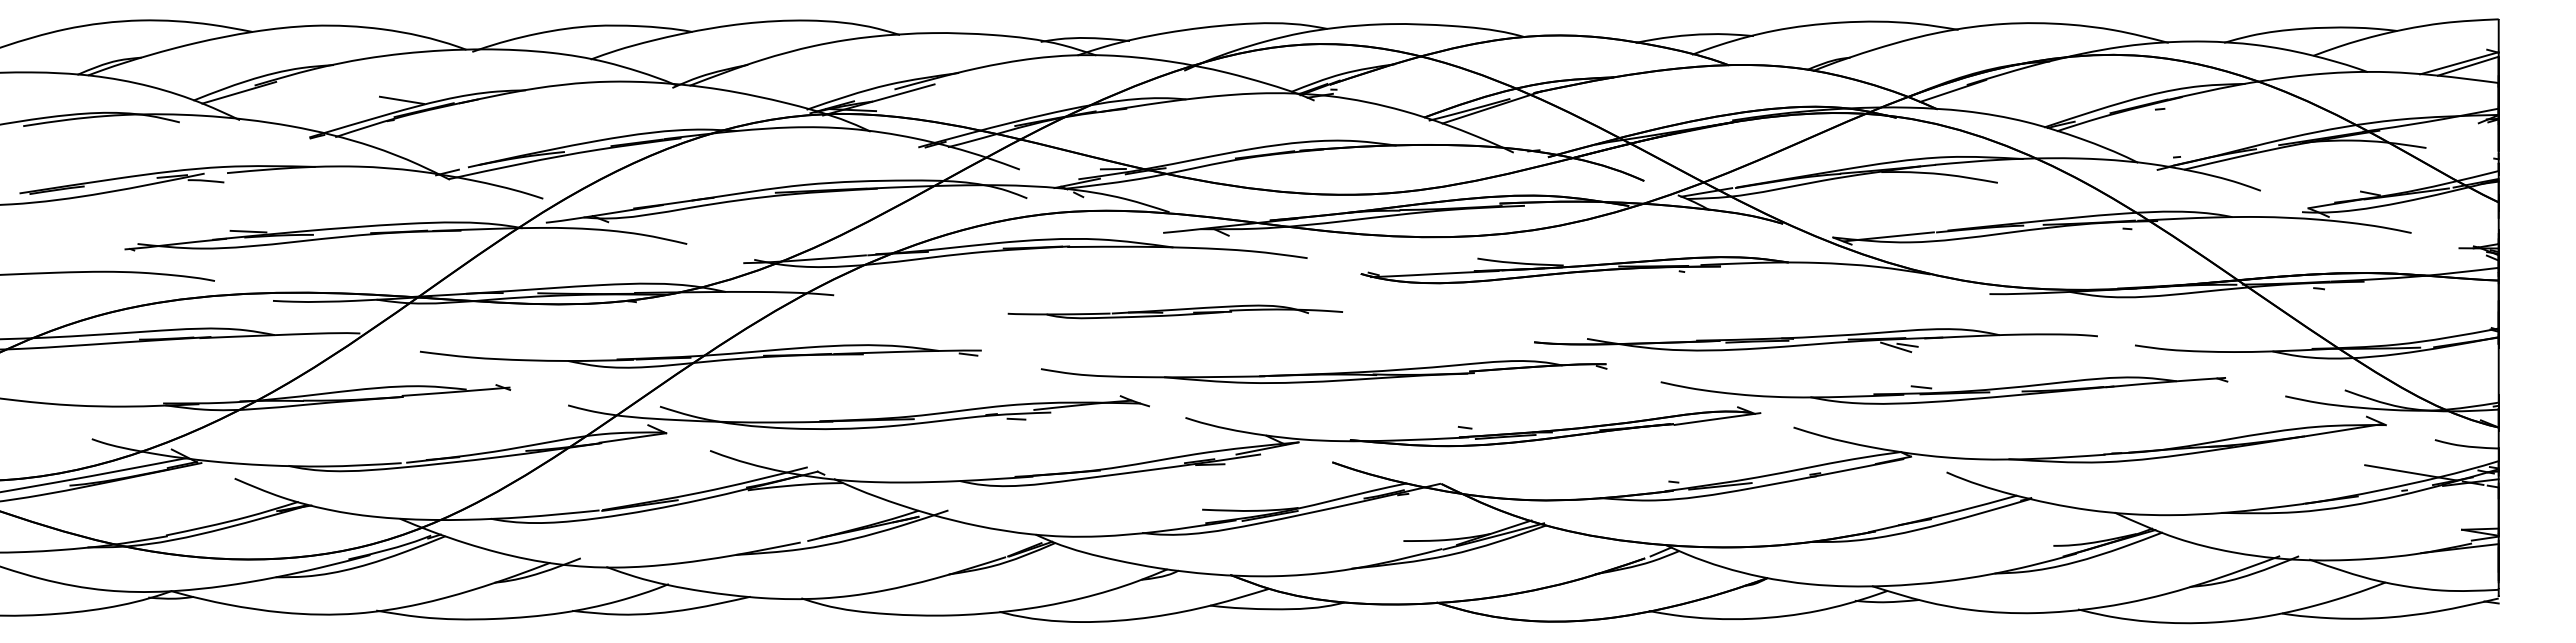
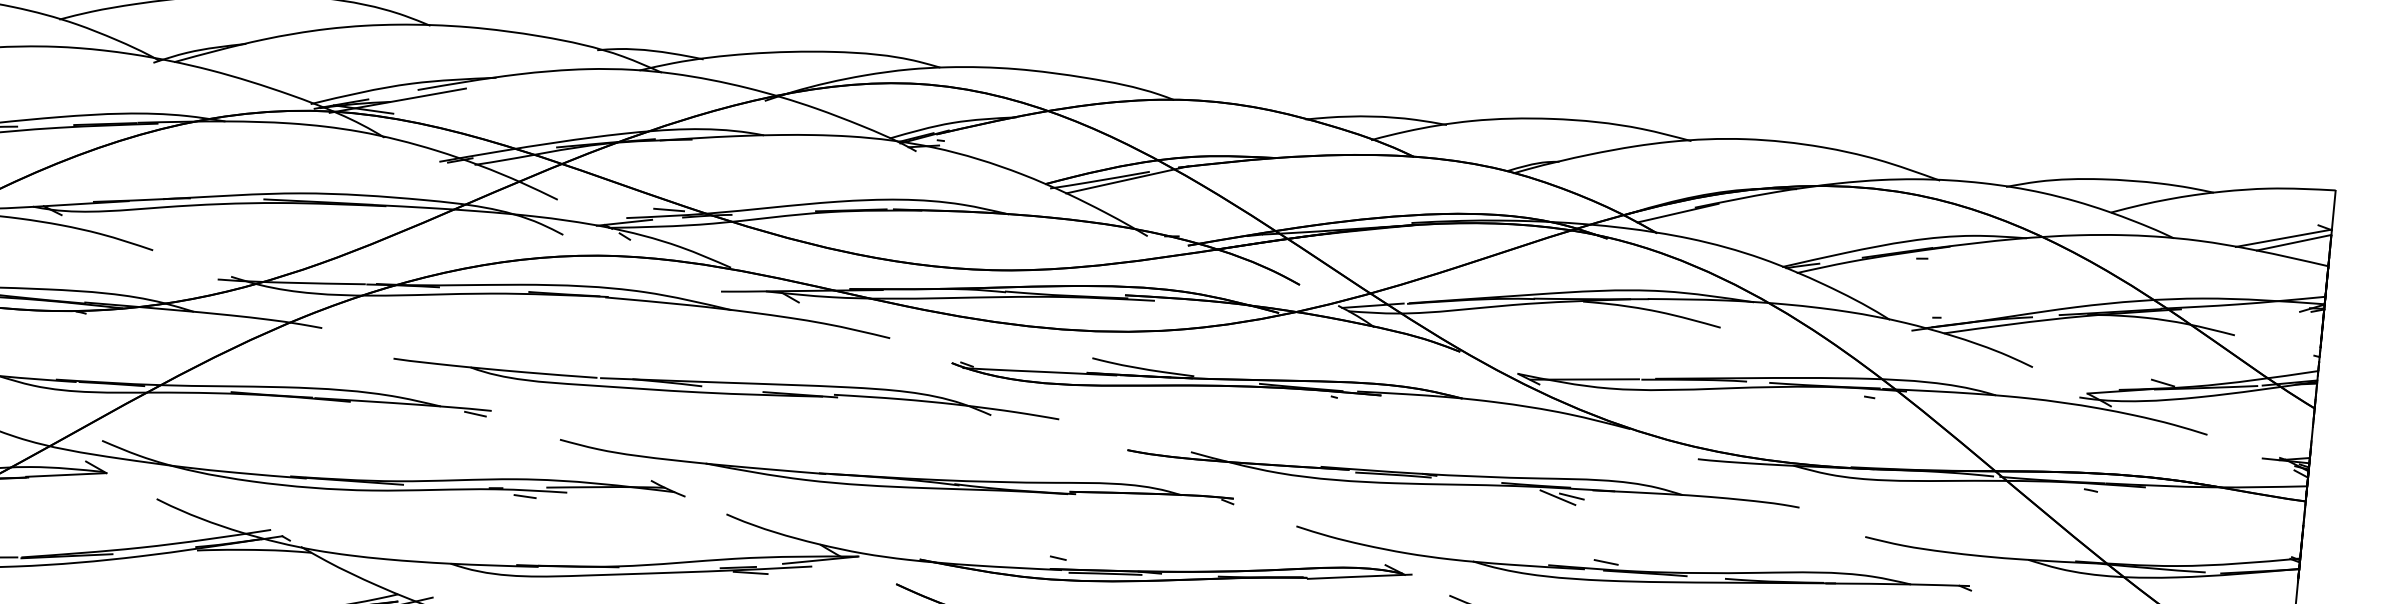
part: (1175, 311) -> (726, 386), size x1.67
part: (1815, 340) -> (1462, 480), moved

